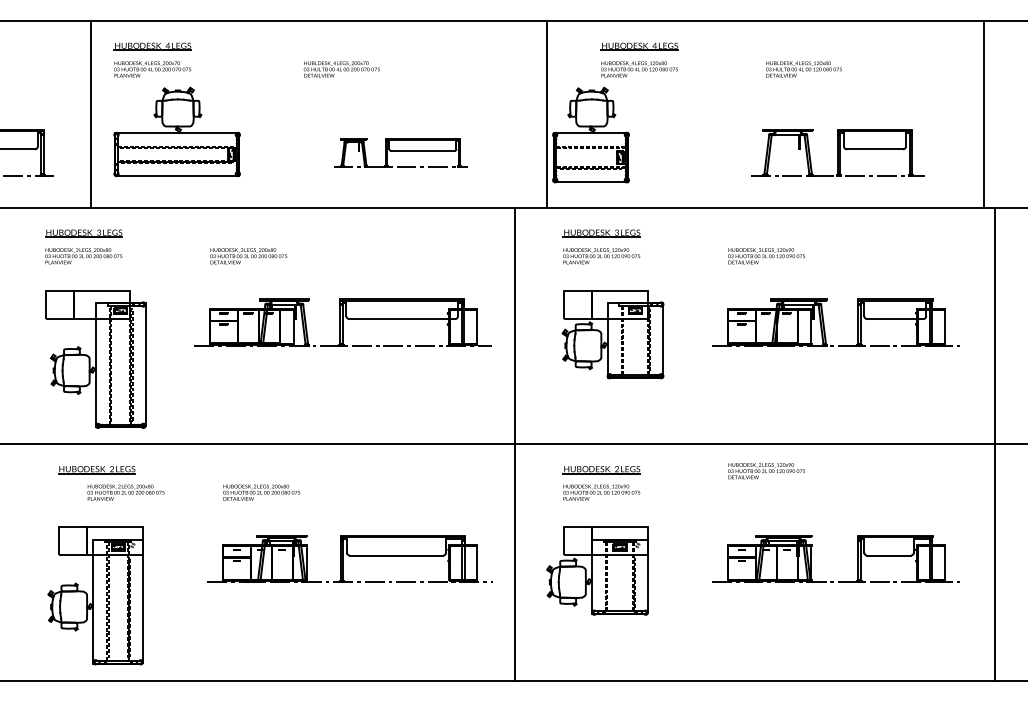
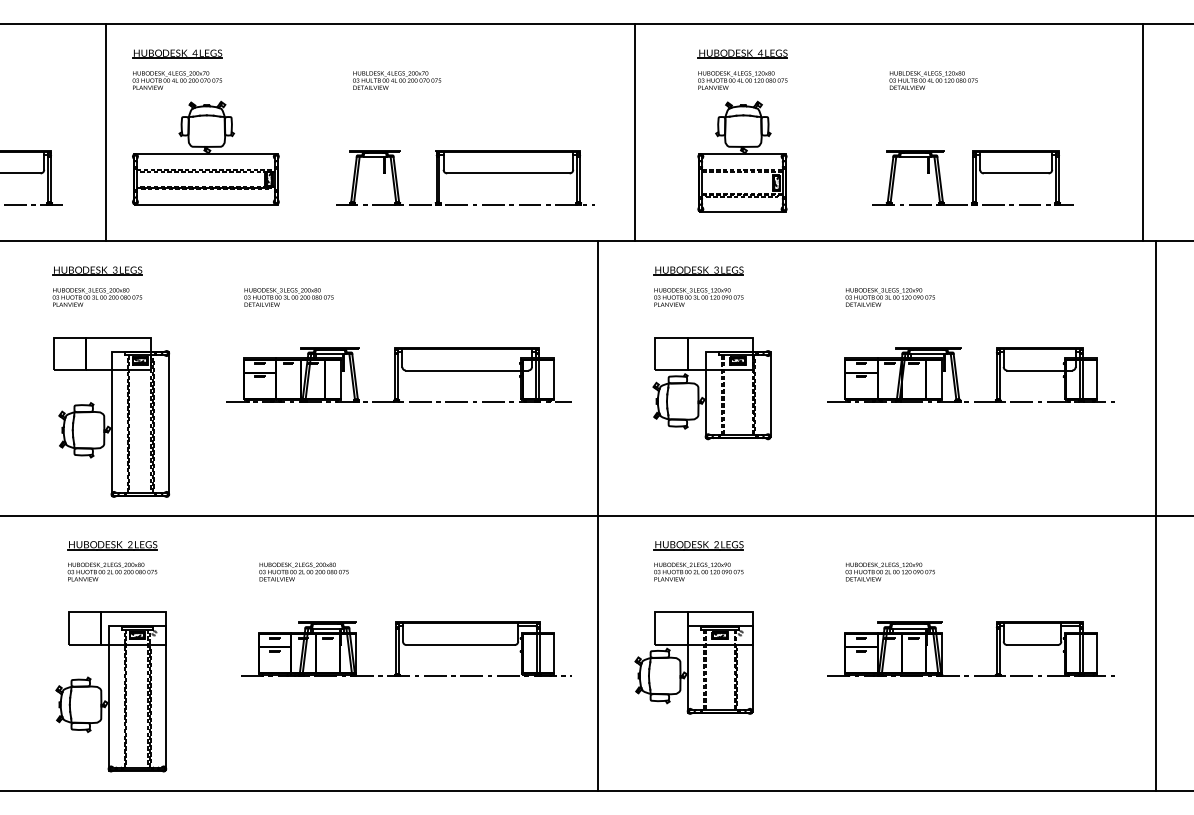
part: (591, 134) -> (742, 156), moved
part: (400, 152) -> (465, 177), size x1.67
text: (765, 470) -> (889, 571), moved
text: (126, 492) -> (112, 571), moved

